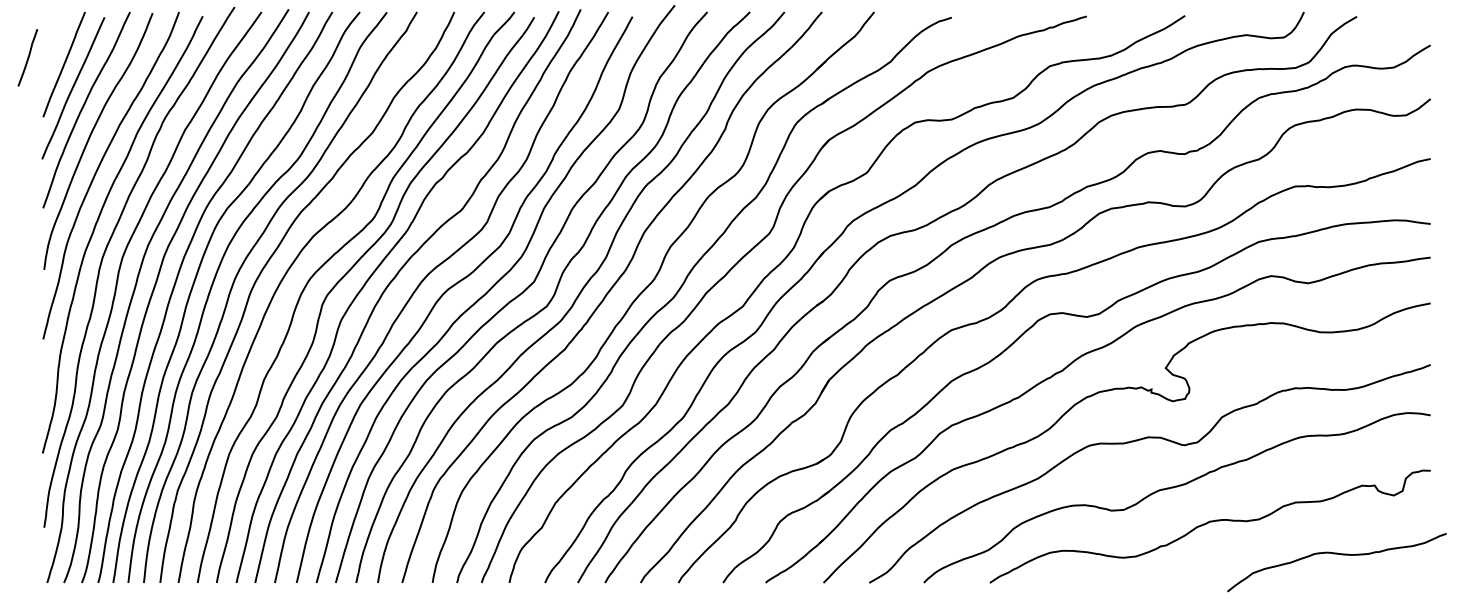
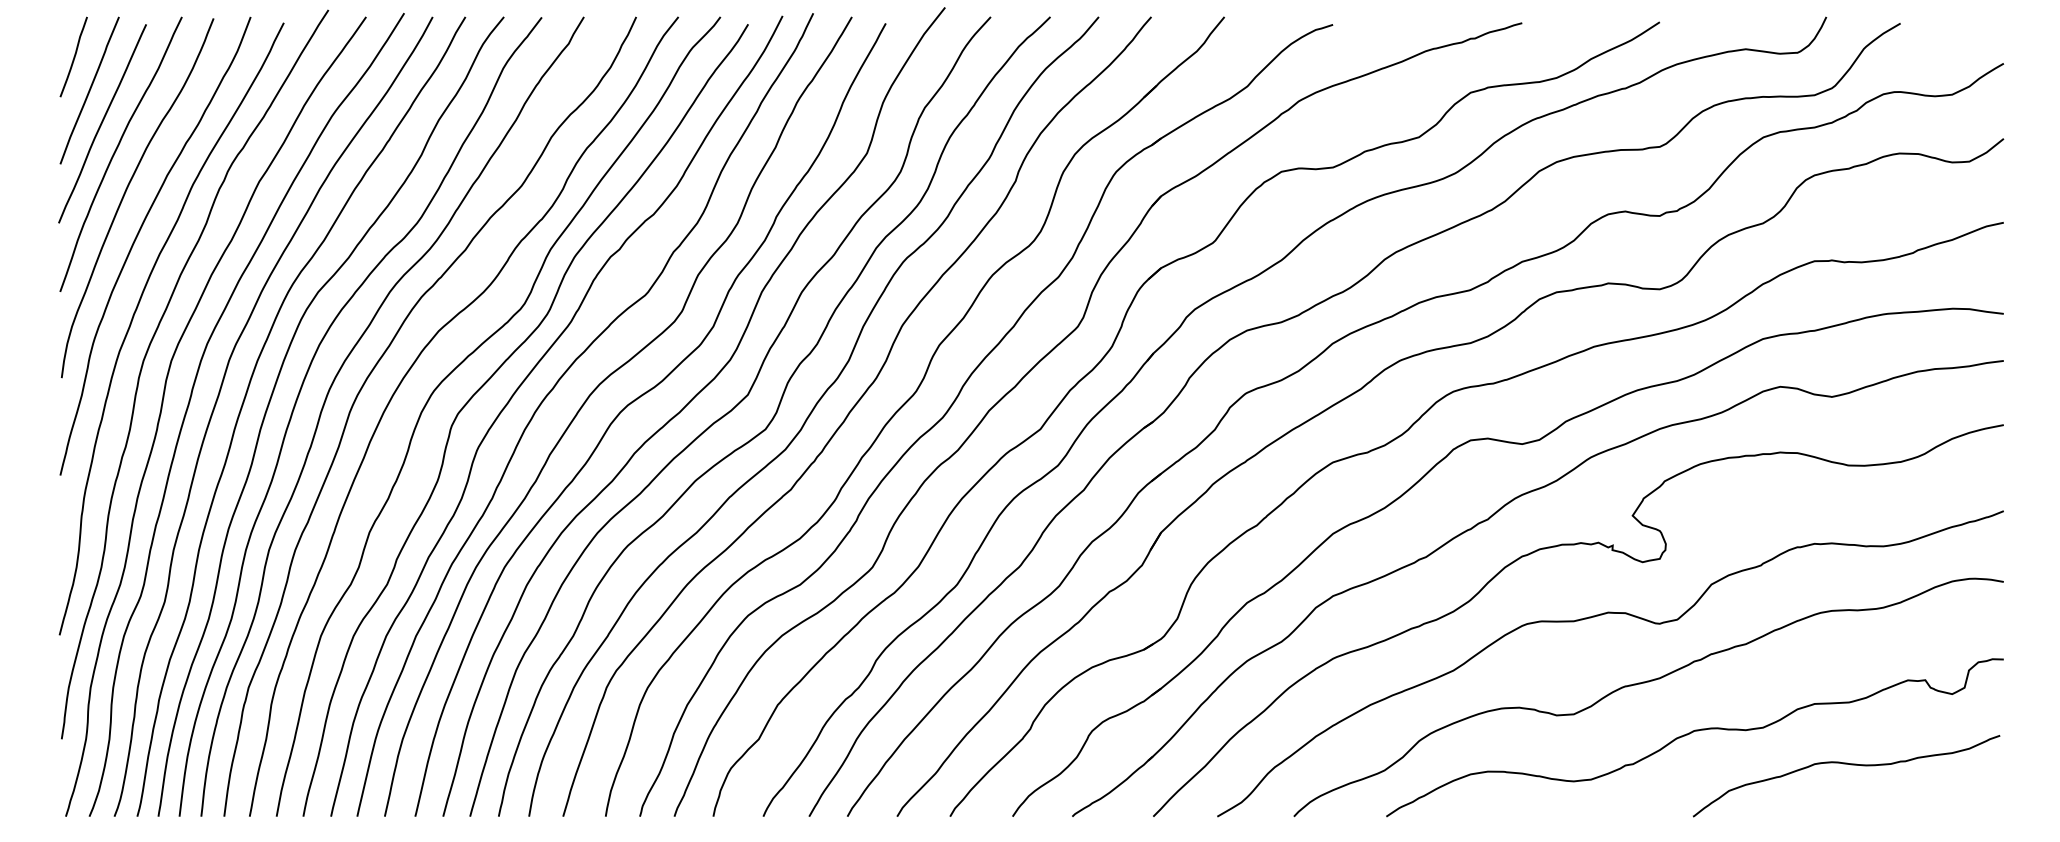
curve: (27, 57) -> (73, 56), moved
curve: (1336, 554) -> (1846, 764), moved

